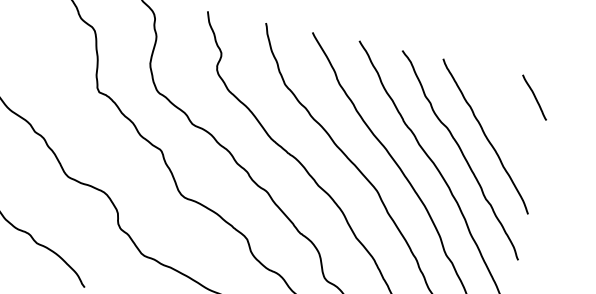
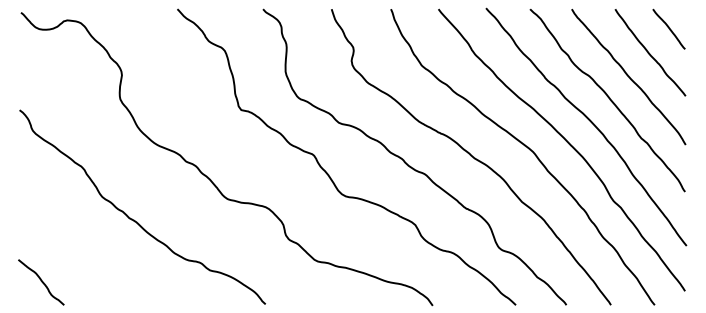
curve: (510, 116) -> (649, 52), added

